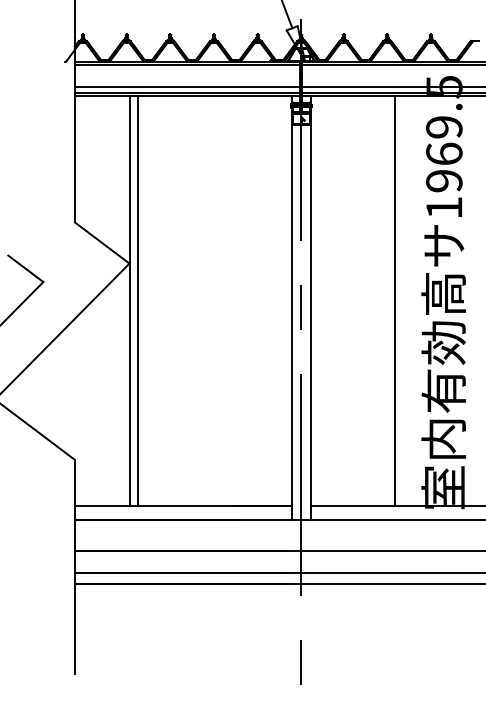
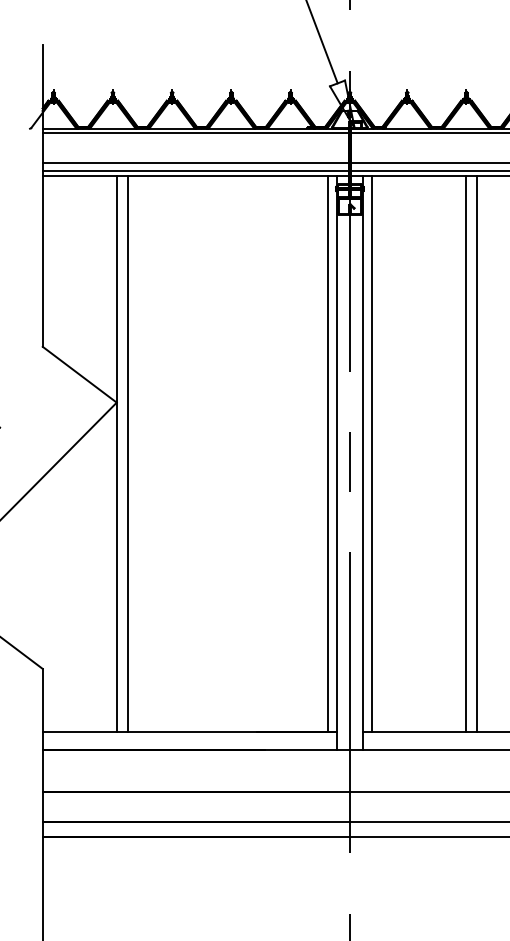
line: (285, 301) -> (328, 454), added
line: (317, 301) -> (371, 454), added
line: (386, 301) -> (465, 454), added

